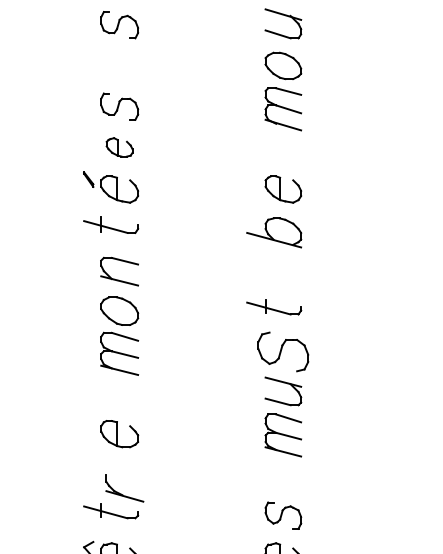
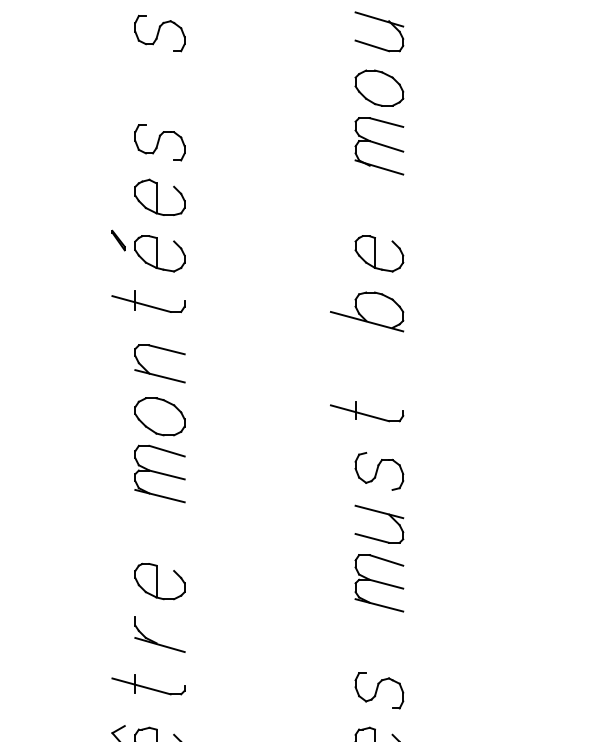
part: (119, 146) -> (159, 196), size x1.43
part: (283, 352) -> (379, 471), size x0.71
part: (121, 493) -> (155, 641), moved

